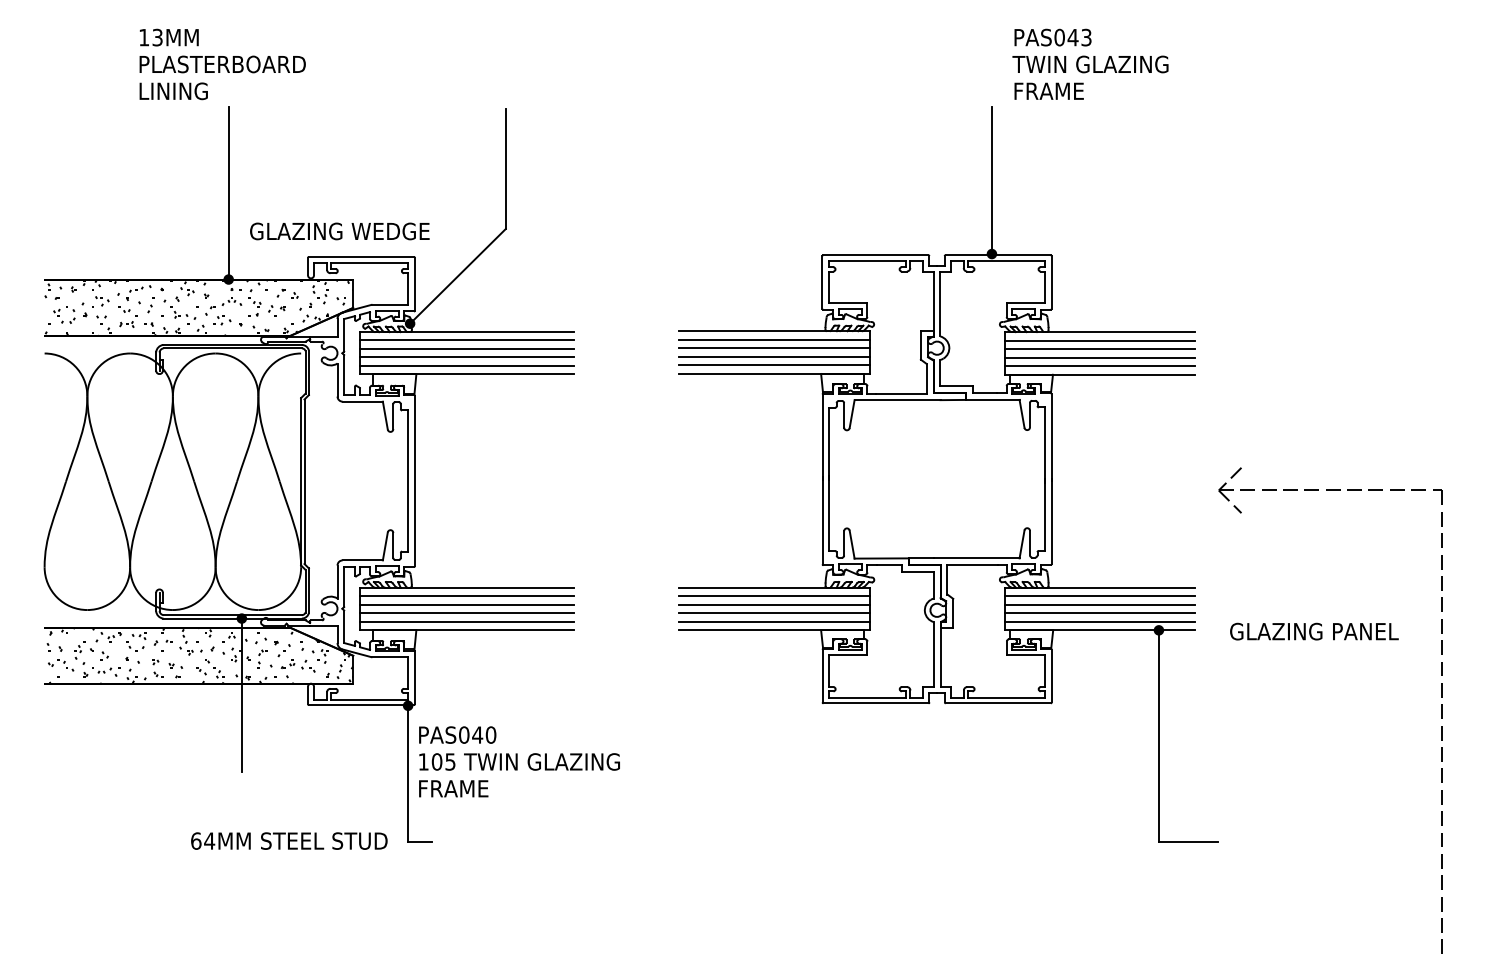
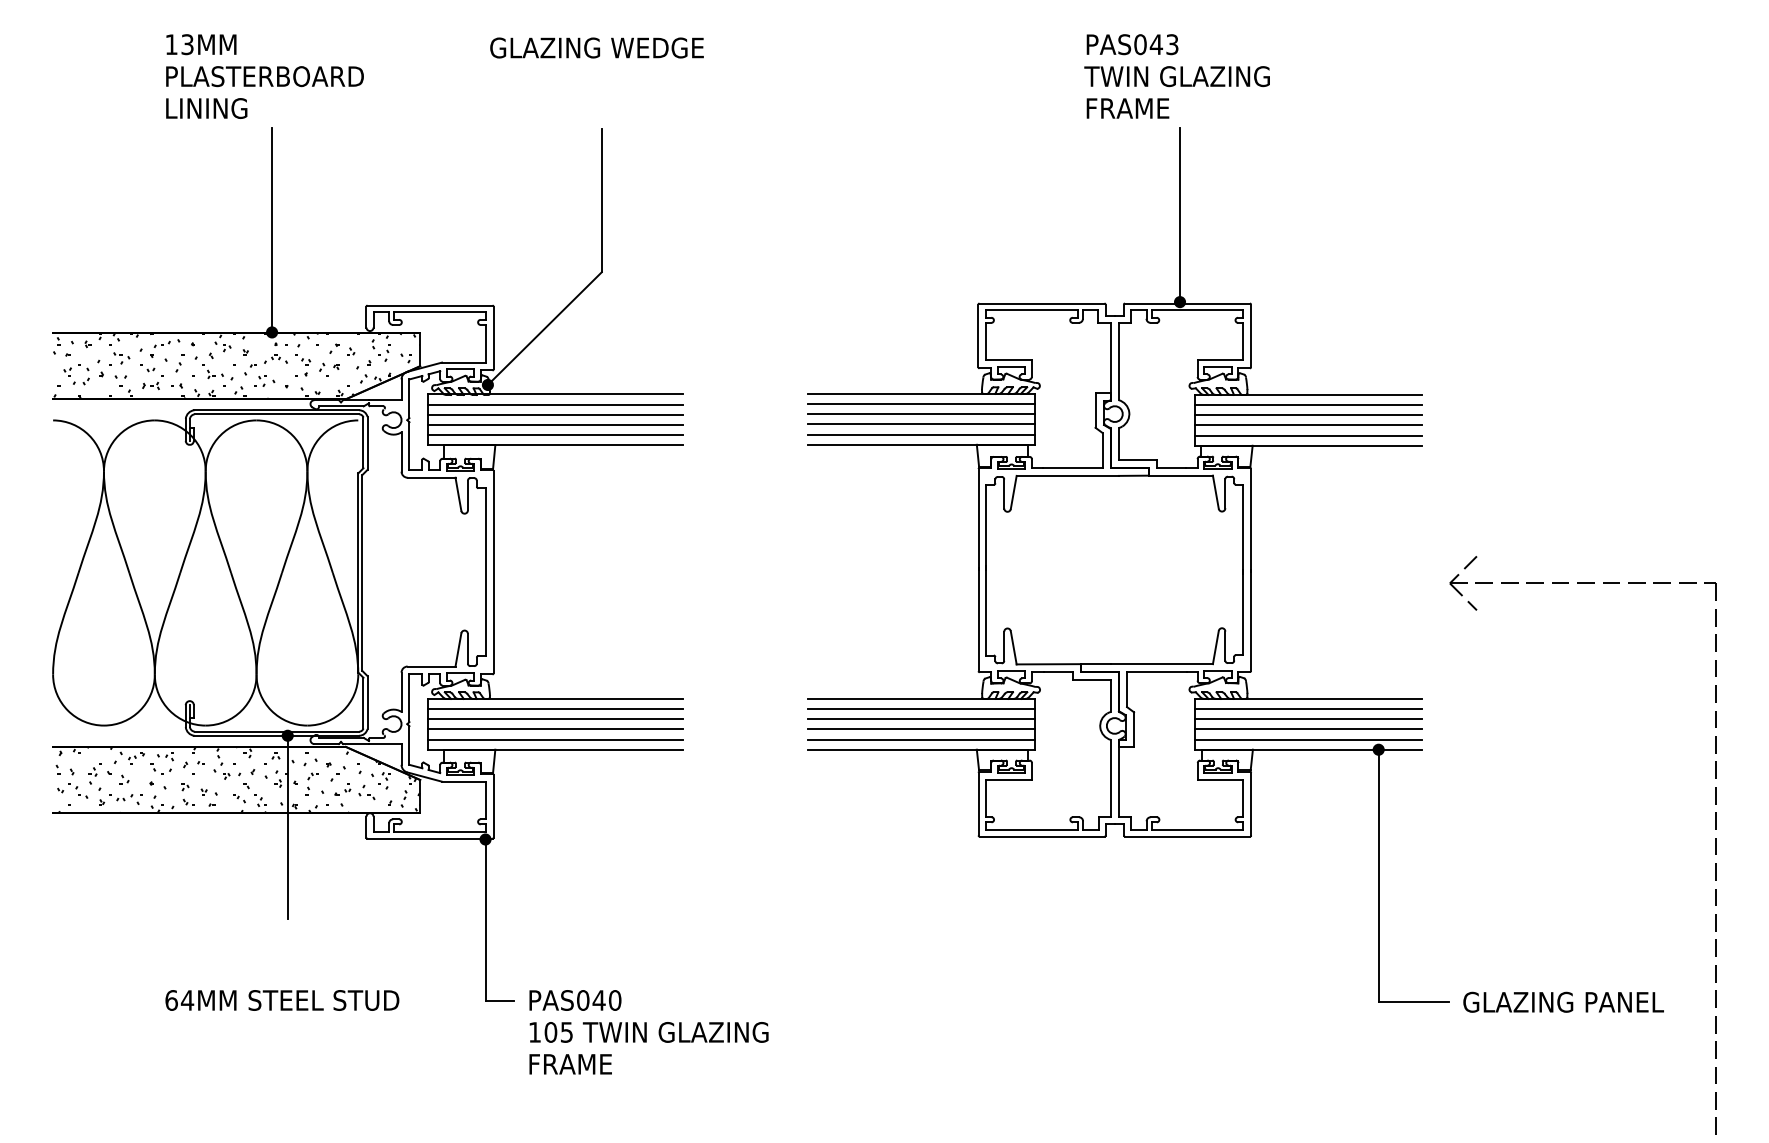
text: (1090, 63) -> (1177, 75), moved
text: (339, 231) -> (596, 48), moved
text: (1314, 631) -> (1563, 1002), moved
text: (519, 761) -> (648, 1031), moved
text: (289, 840) -> (282, 999), moved

